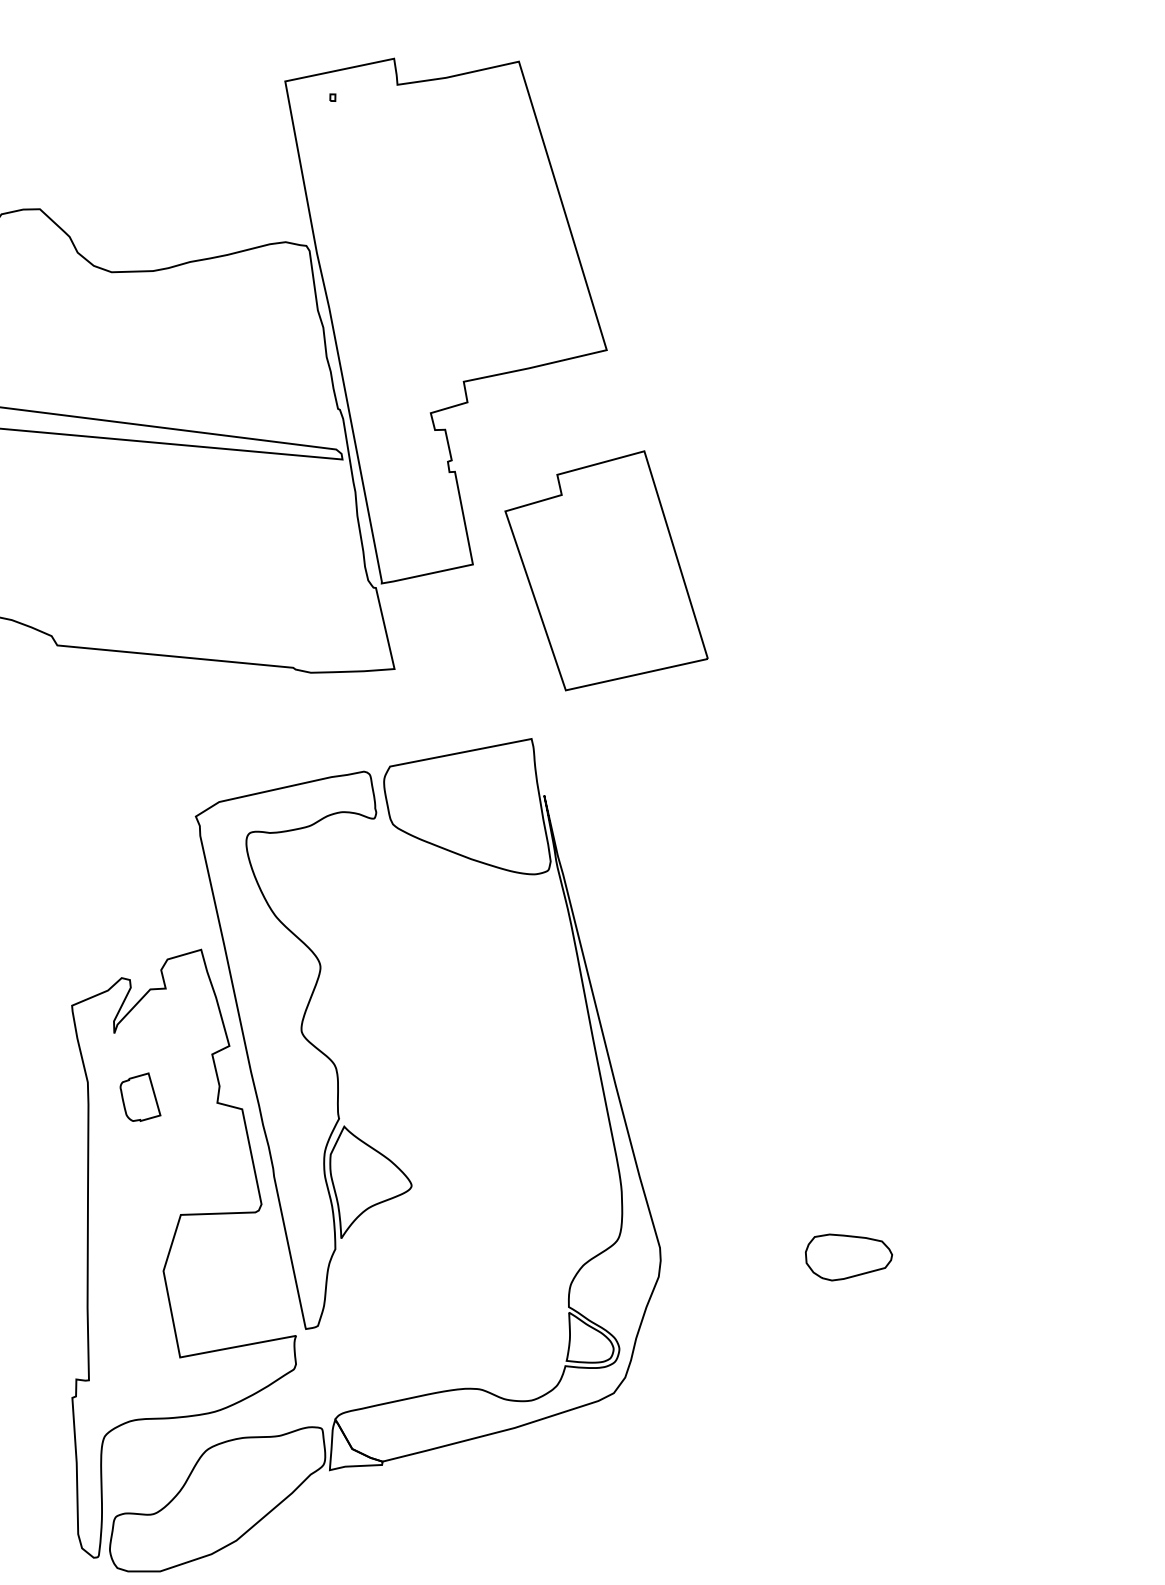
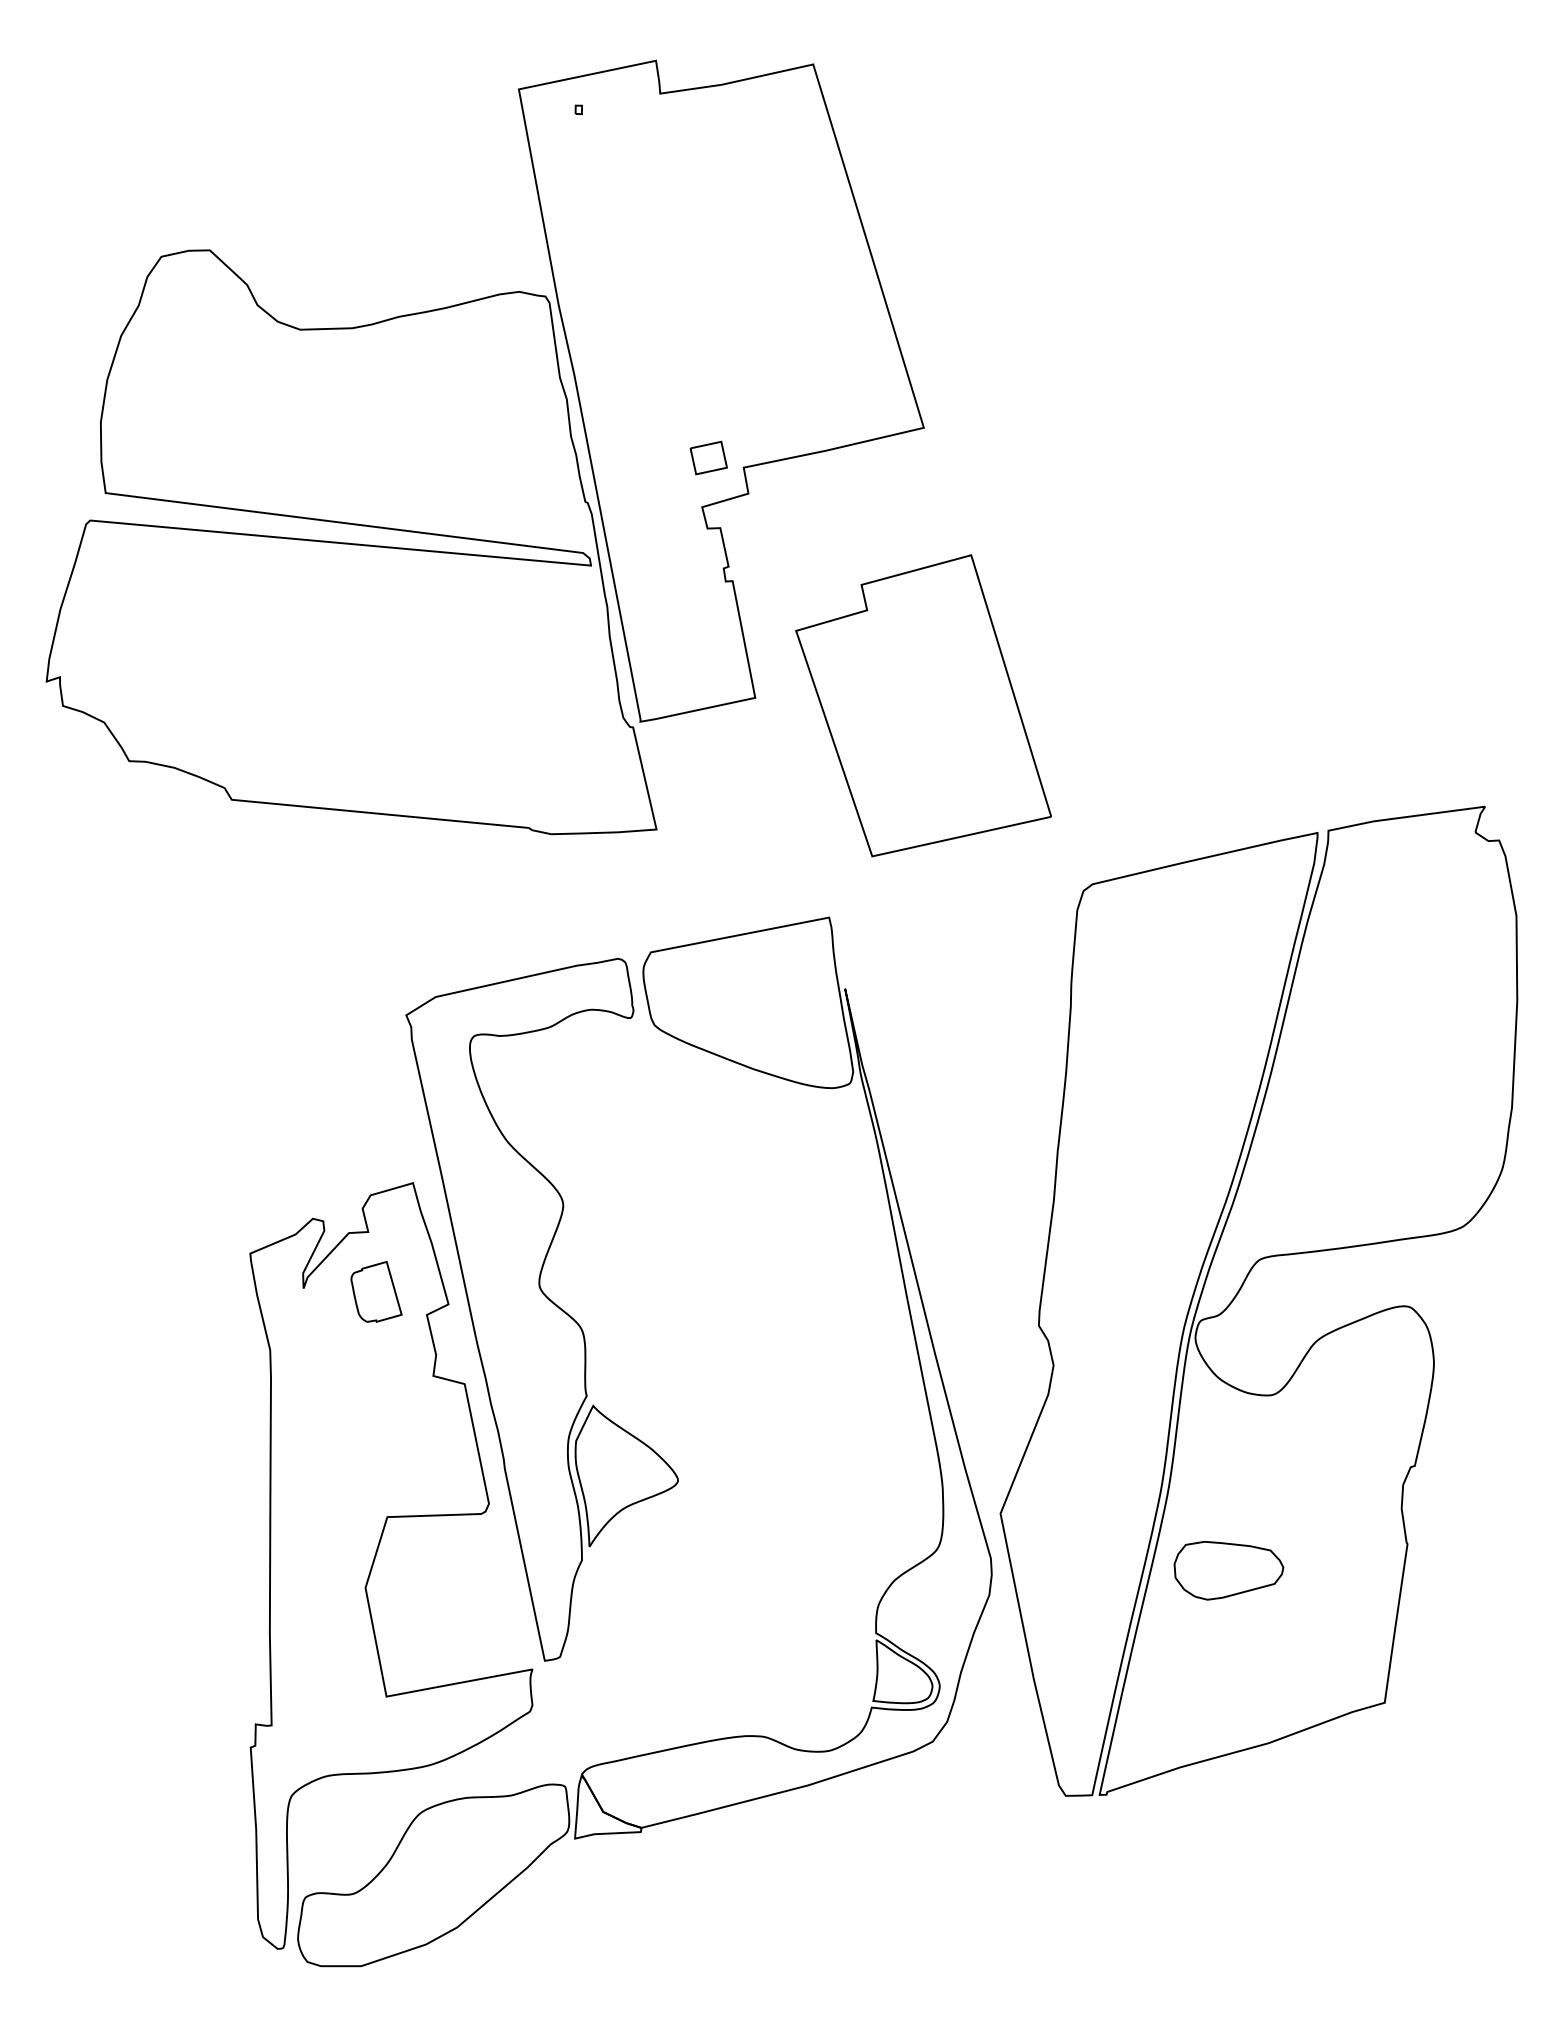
part: (435, 373) -> (708, 457), added
part: (858, 1035) -> (1240, 1290), added
part: (140, 1096) -> (376, 1291), moved

